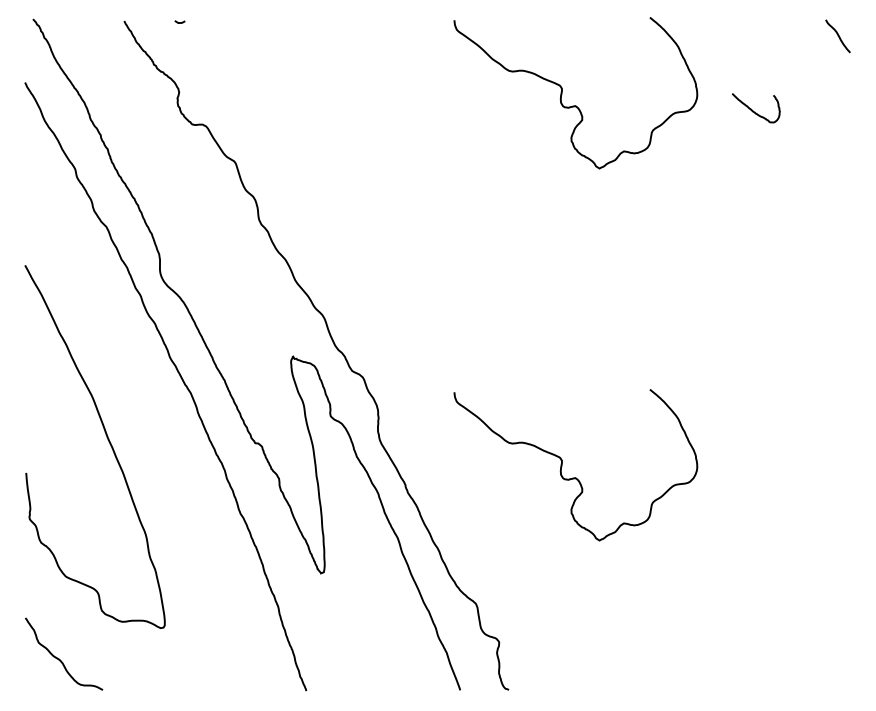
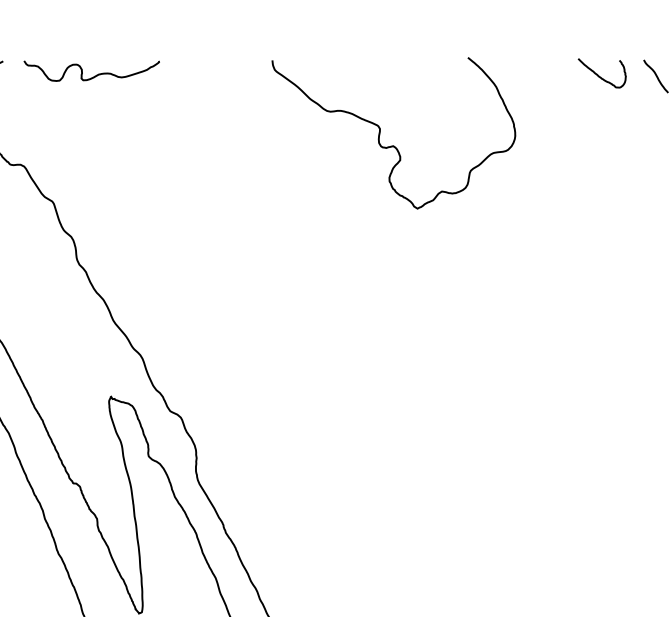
curve: (276, 35) -> (94, 75), added
curve: (753, 110) -> (599, 75), moved
curve: (575, 477) -> (393, 517), removed

